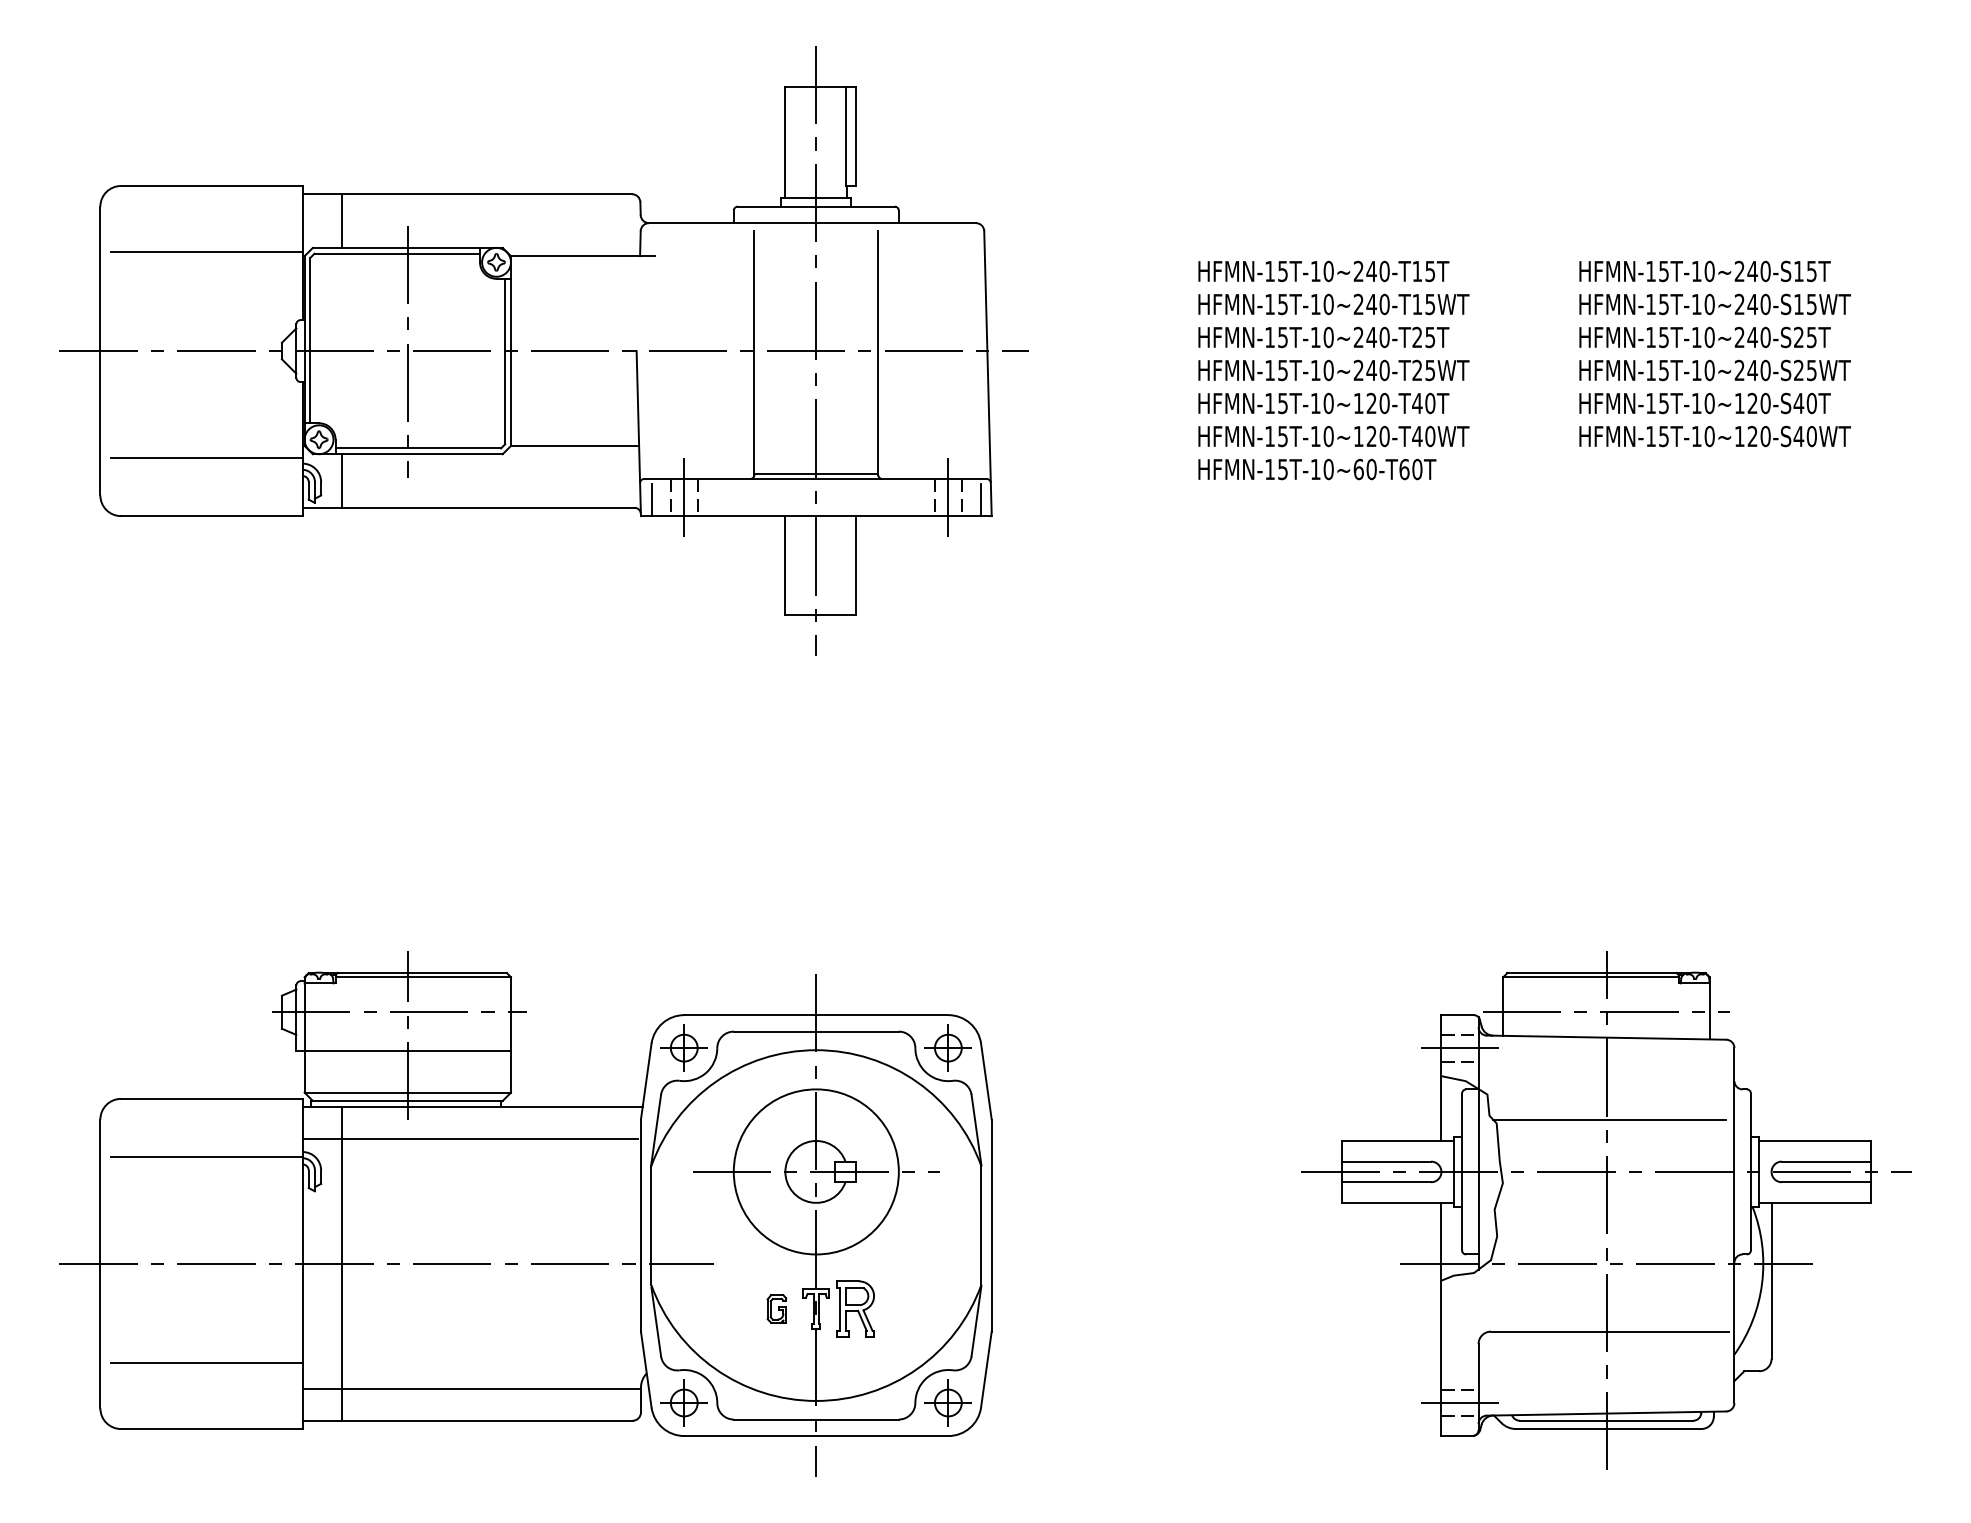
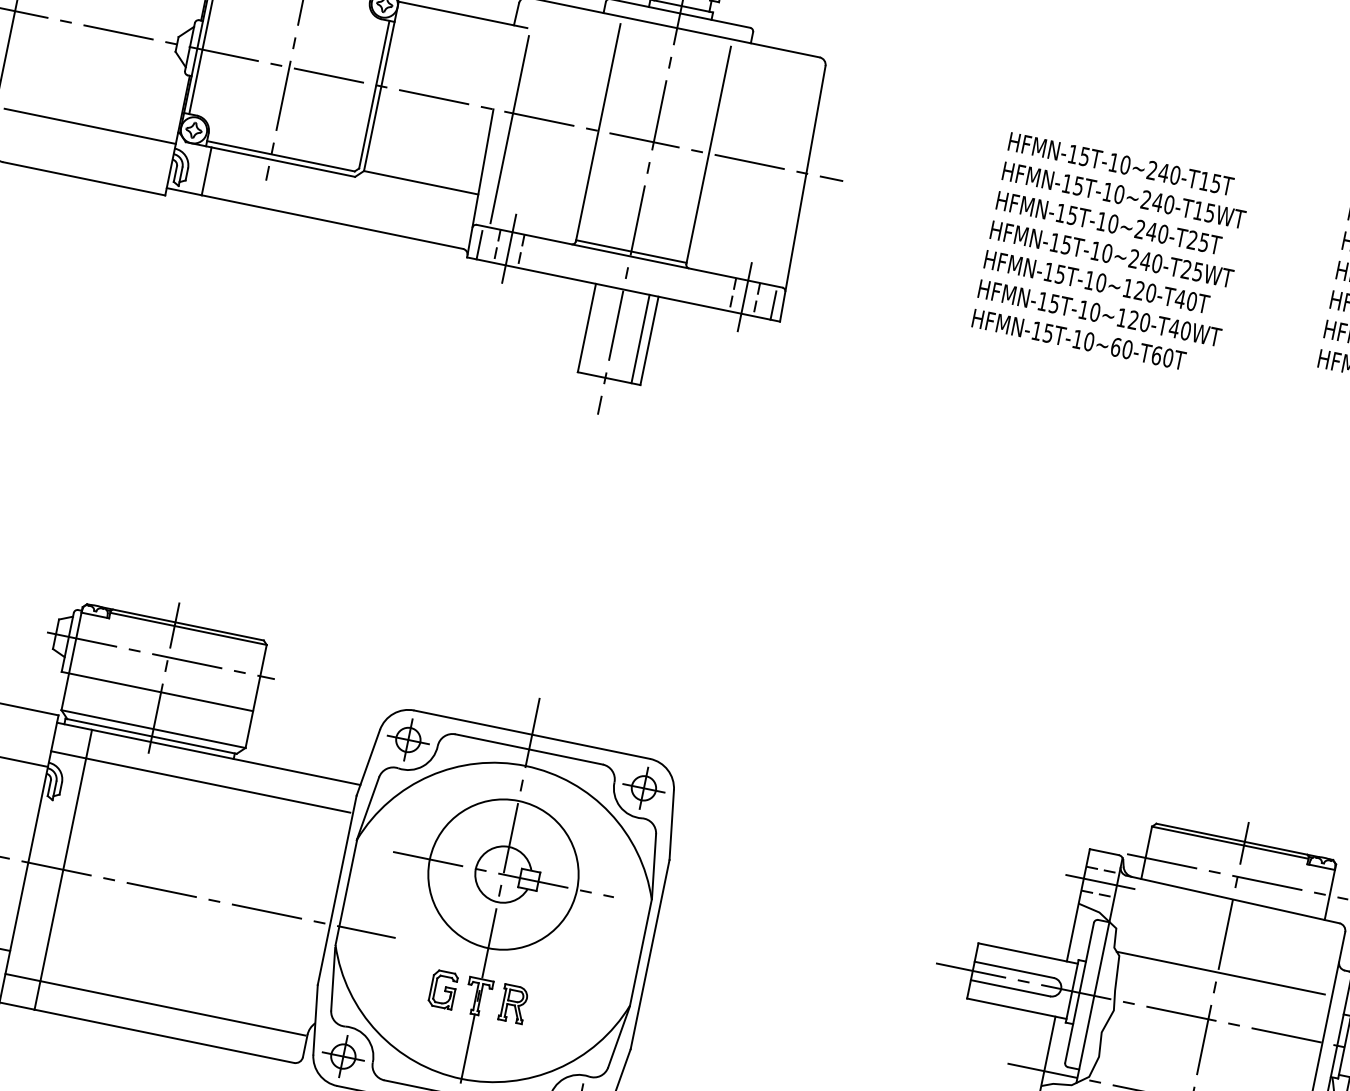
line: (658, 369) -> (509, 129), added
line: (845, 565) -> (640, 338), added
part: (776, 1308) -> (442, 989), size x1.43
part: (855, 1308) -> (513, 1003), size x0.71

